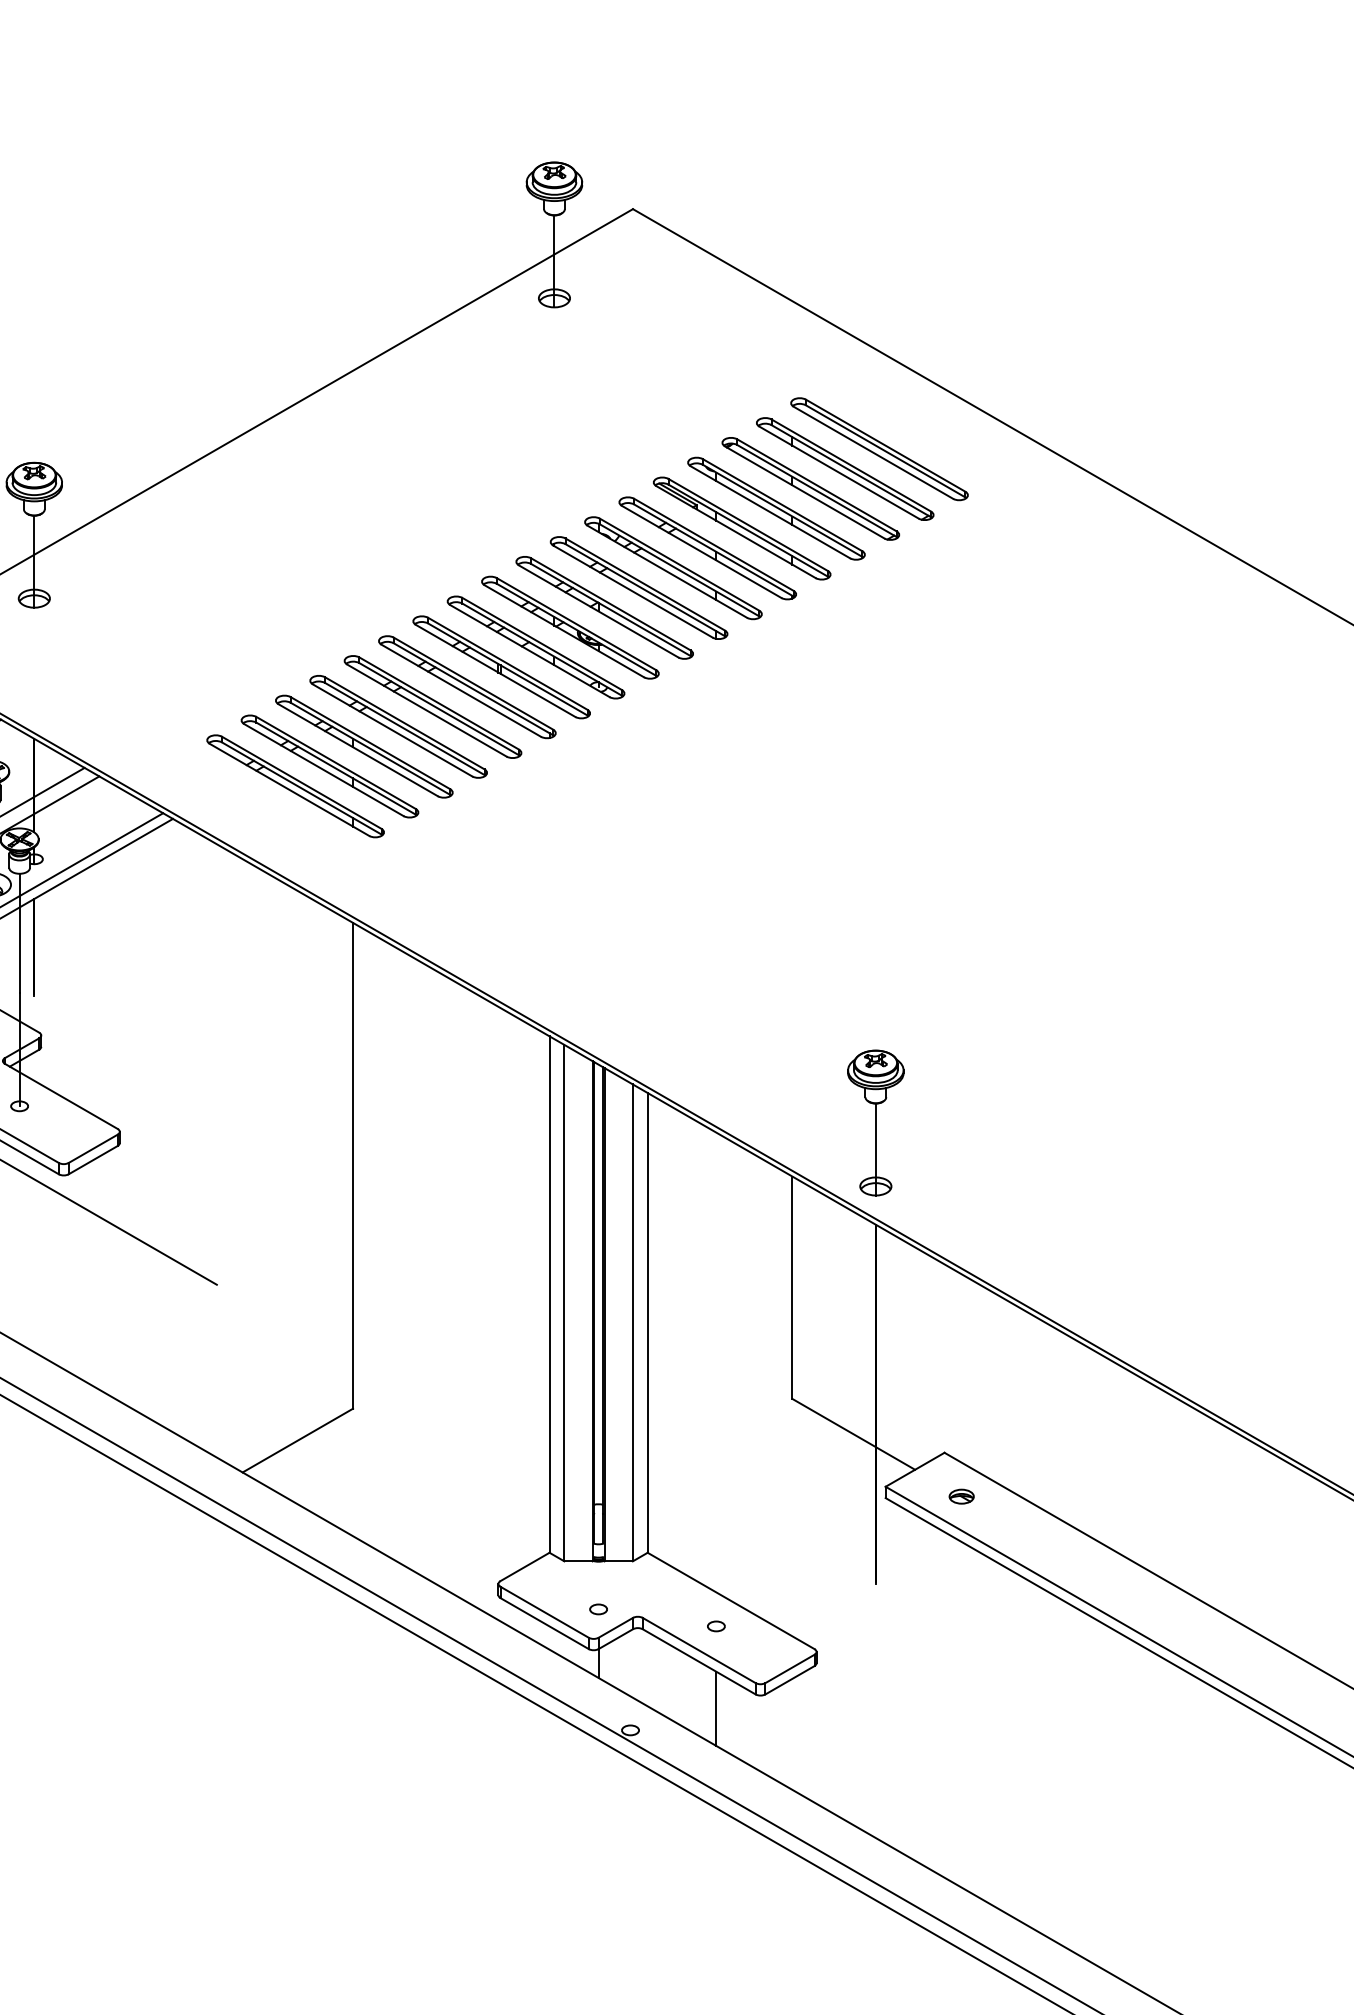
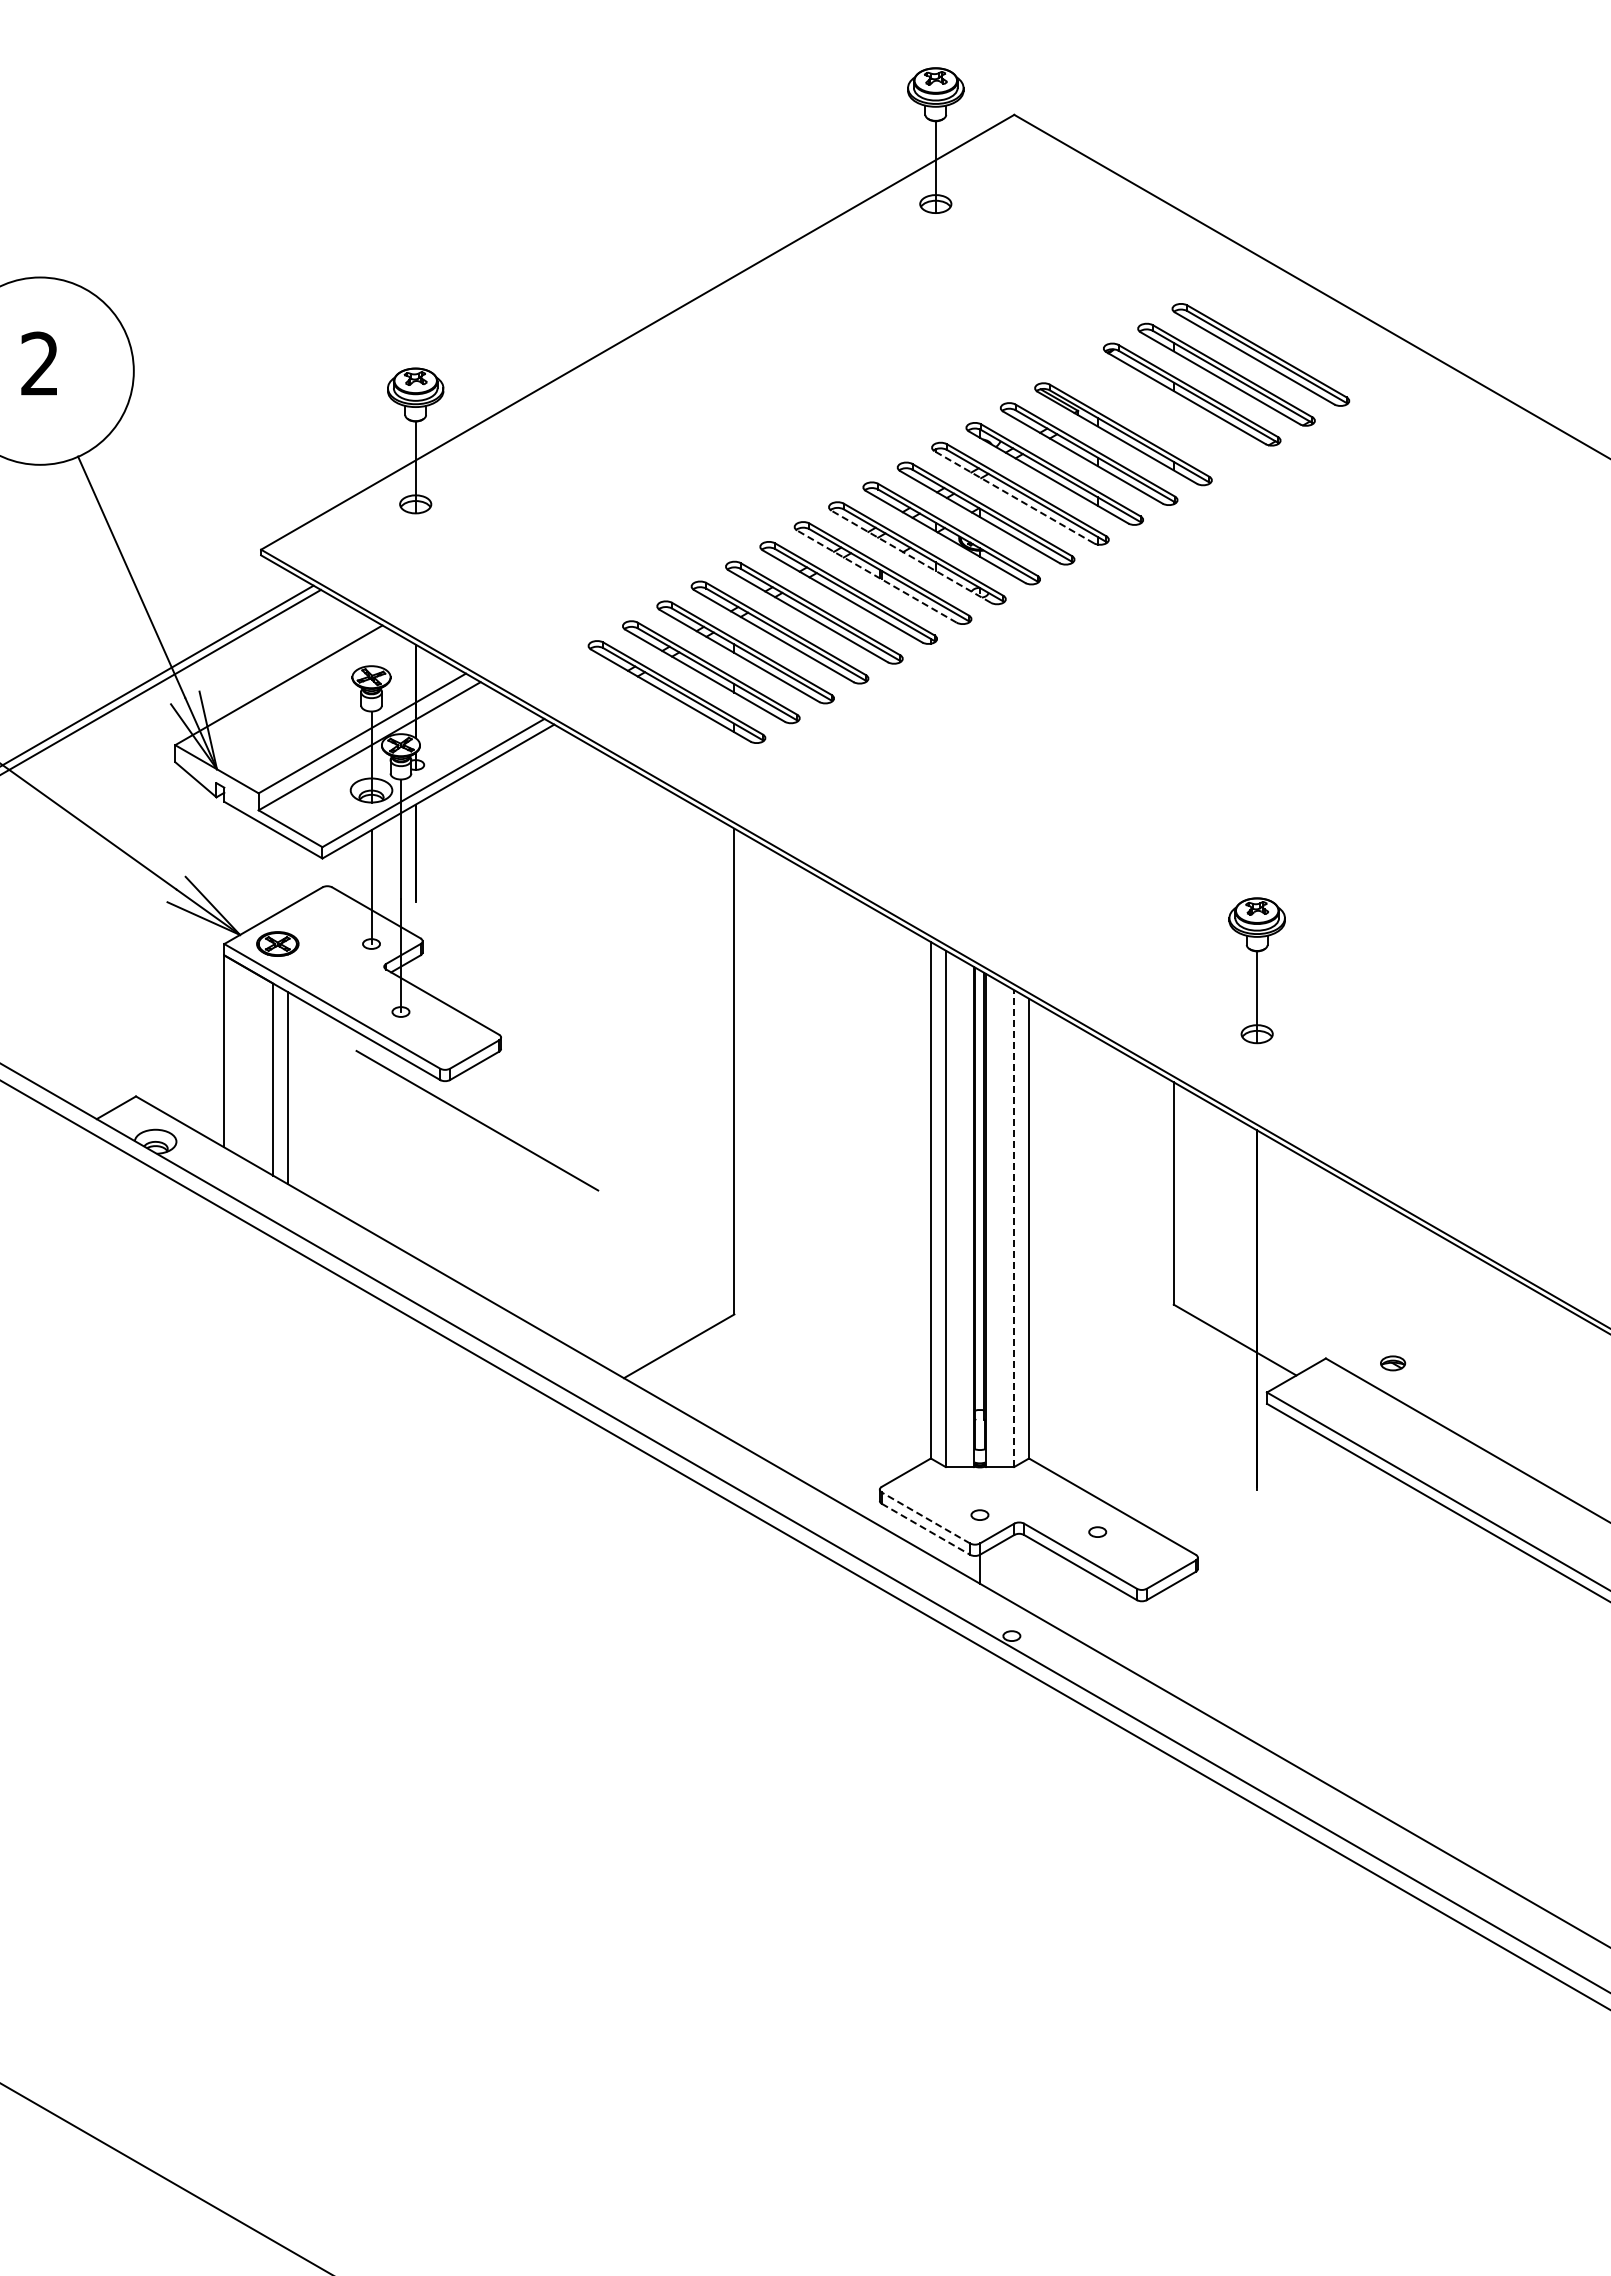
part: (776, 508) -> (1157, 414), removed
line: (632, 591) -> (1013, 497), solid -> dashed
line: (529, 650) -> (910, 556), solid -> dashed
line: (495, 670) -> (876, 576), solid -> dashed
part: (875, 1122) -> (1256, 970), moved
line: (633, 1322) -> (1014, 1228), solid -> dashed
part: (962, 1496) -> (1393, 1363), moved
line: (545, 1611) -> (926, 1517), solid -> dashed
line: (545, 1623) -> (926, 1529), solid -> dashed
line: (716, 1708) -> (1097, 1614), removed

